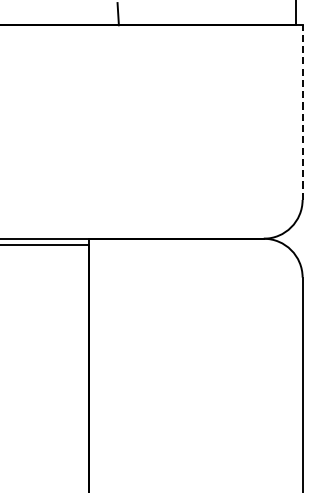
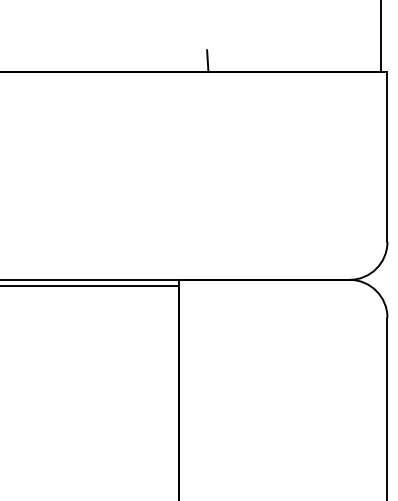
line: (302, 112) -> (387, 156), dashed -> solid

